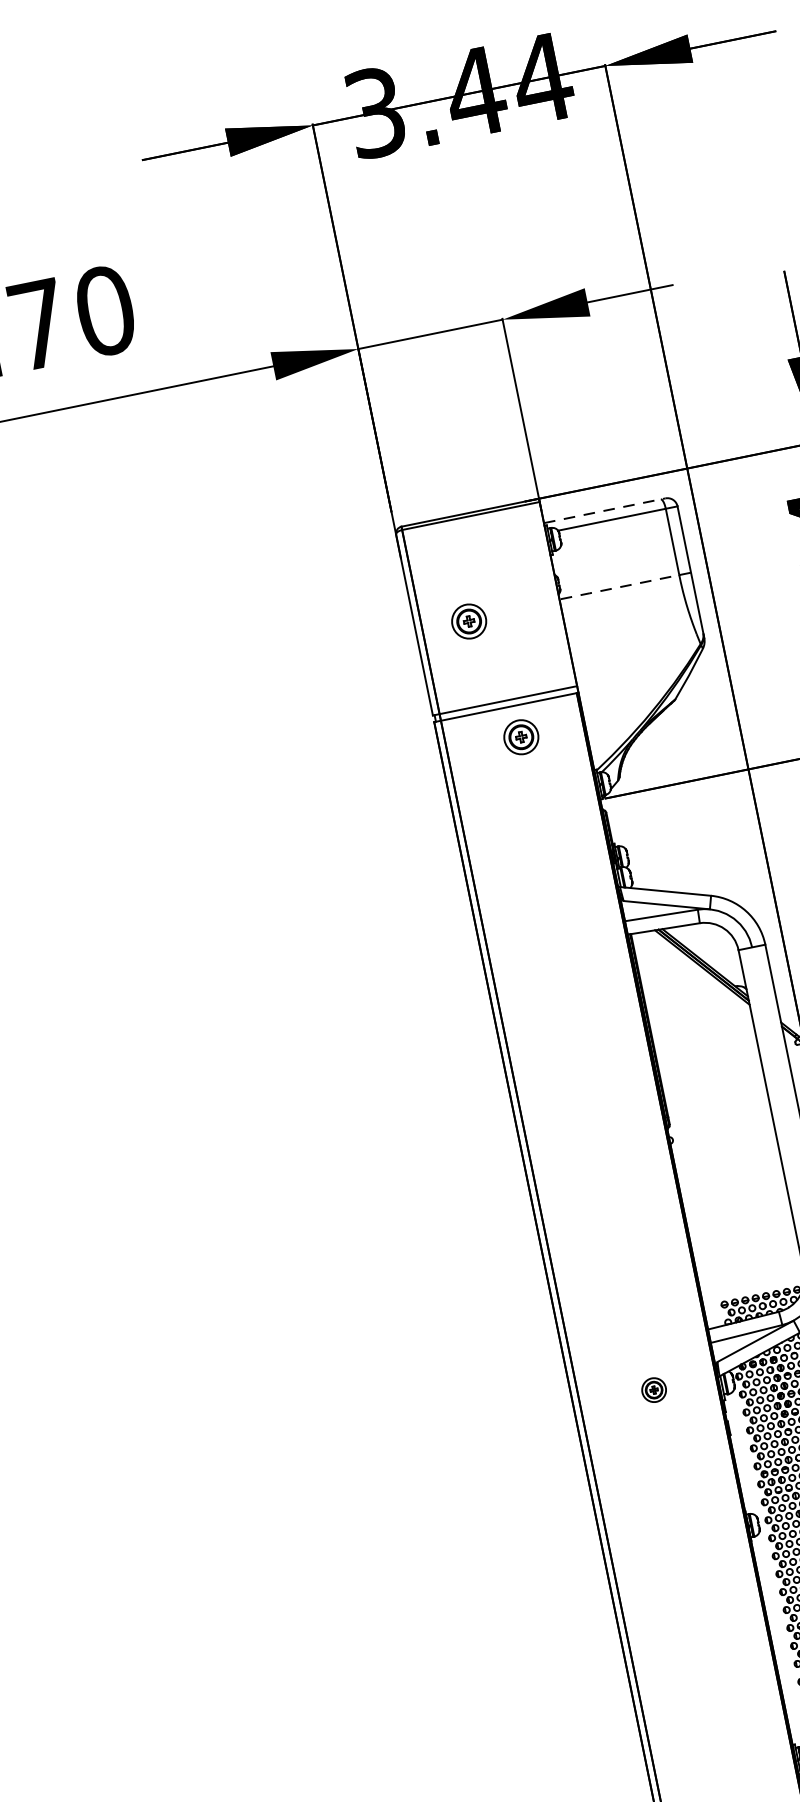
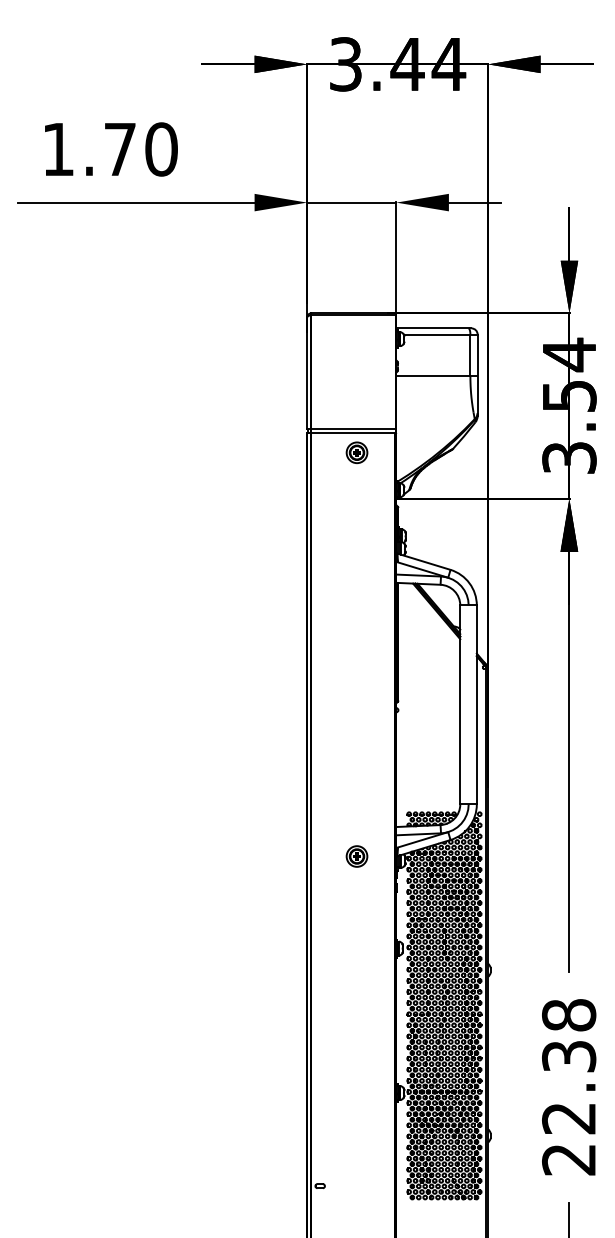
line: (604, 511) -> (433, 328), dashed -> solid
line: (622, 586) -> (435, 375), dashed -> solid
part: (468, 621) -> (339, 377), removed
part: (653, 1390) -> (356, 856), size x1.43

